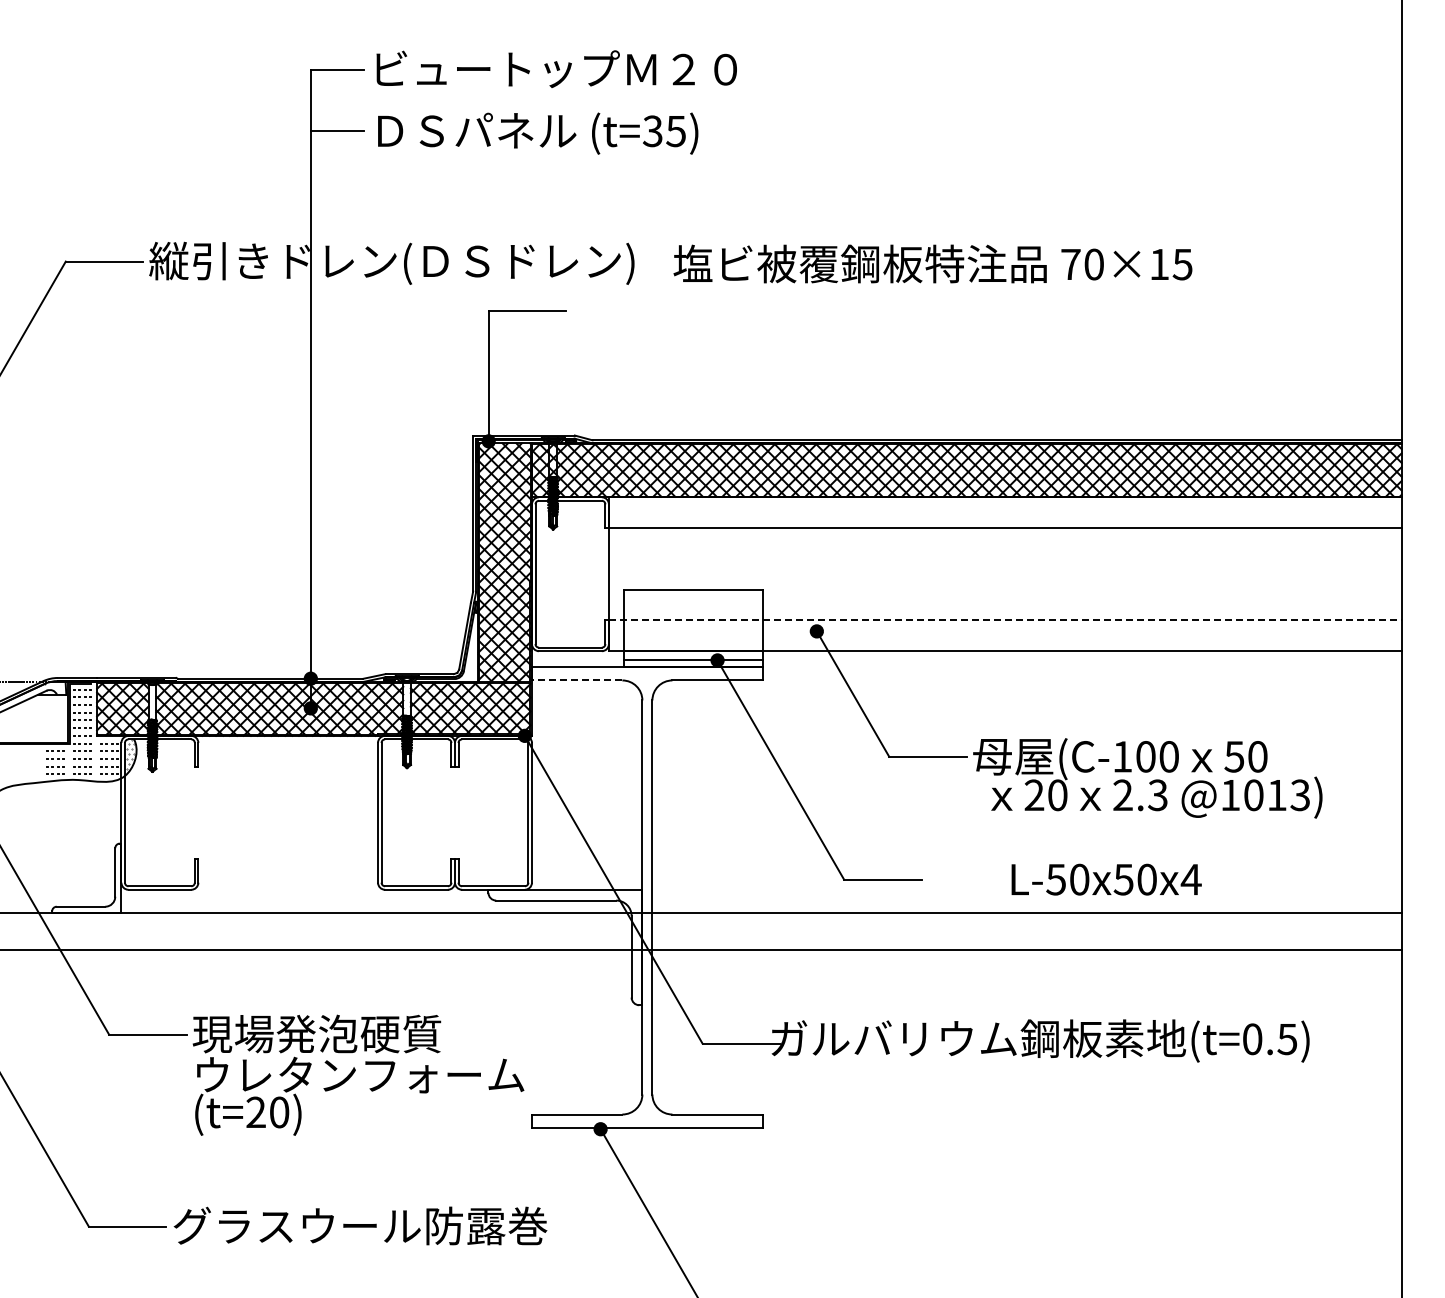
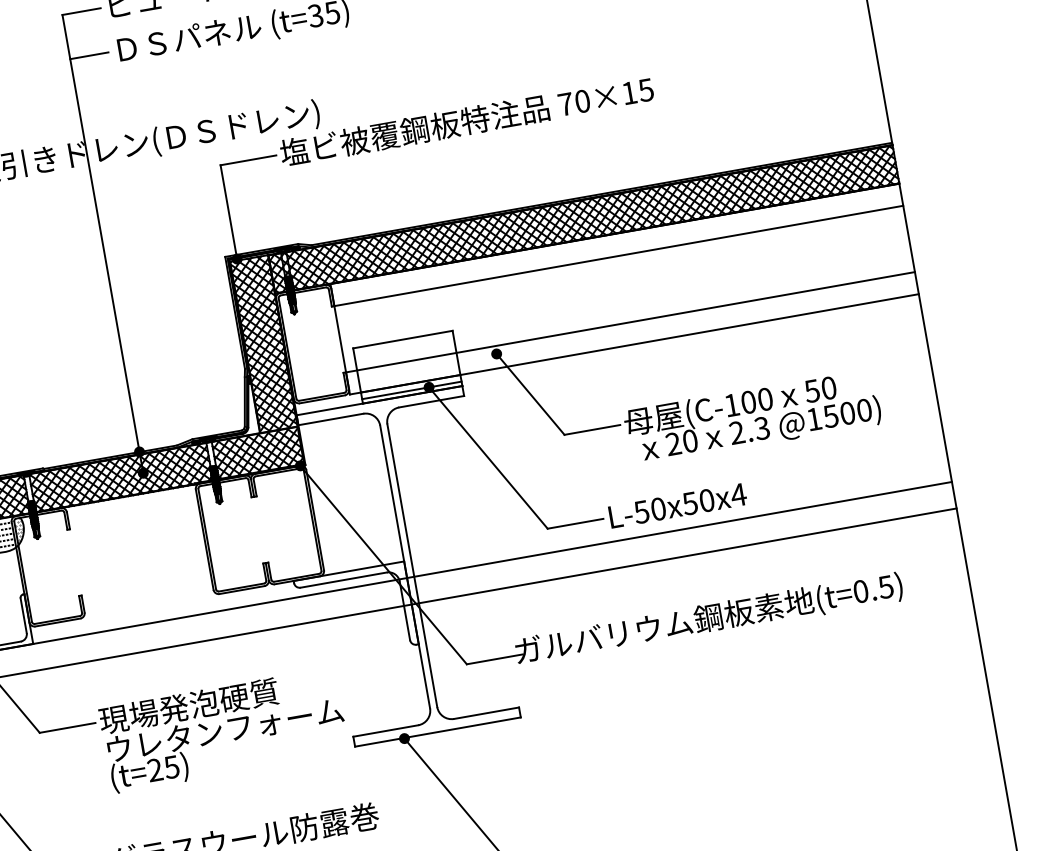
text: (932, 263) -> (466, 121), moved
line: (1005, 620) -> (630, 322), dashed -> solid
line: (576, 680) -> (330, 419), dashed -> solid
text: (1276, 795) -> (847, 413), @1013) -> @1500)
text: (1106, 879) -> (677, 505), moved
text: (279, 1112) -> (171, 767), (t=20) -> (t=25)

